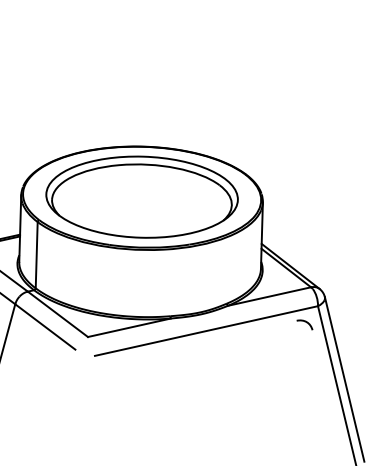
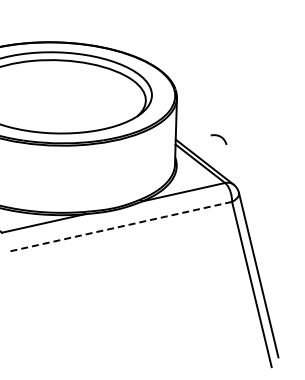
curve: (304, 322) -> (218, 137), moved
line: (205, 331) -> (119, 227), solid -> dashed

